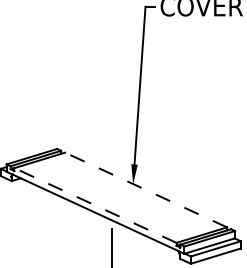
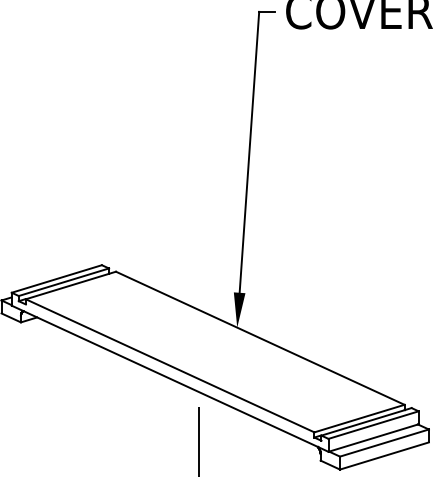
line: (145, 189) -> (259, 337), dashed -> solid
line: (95, 205) -> (170, 365), dashed -> solid

